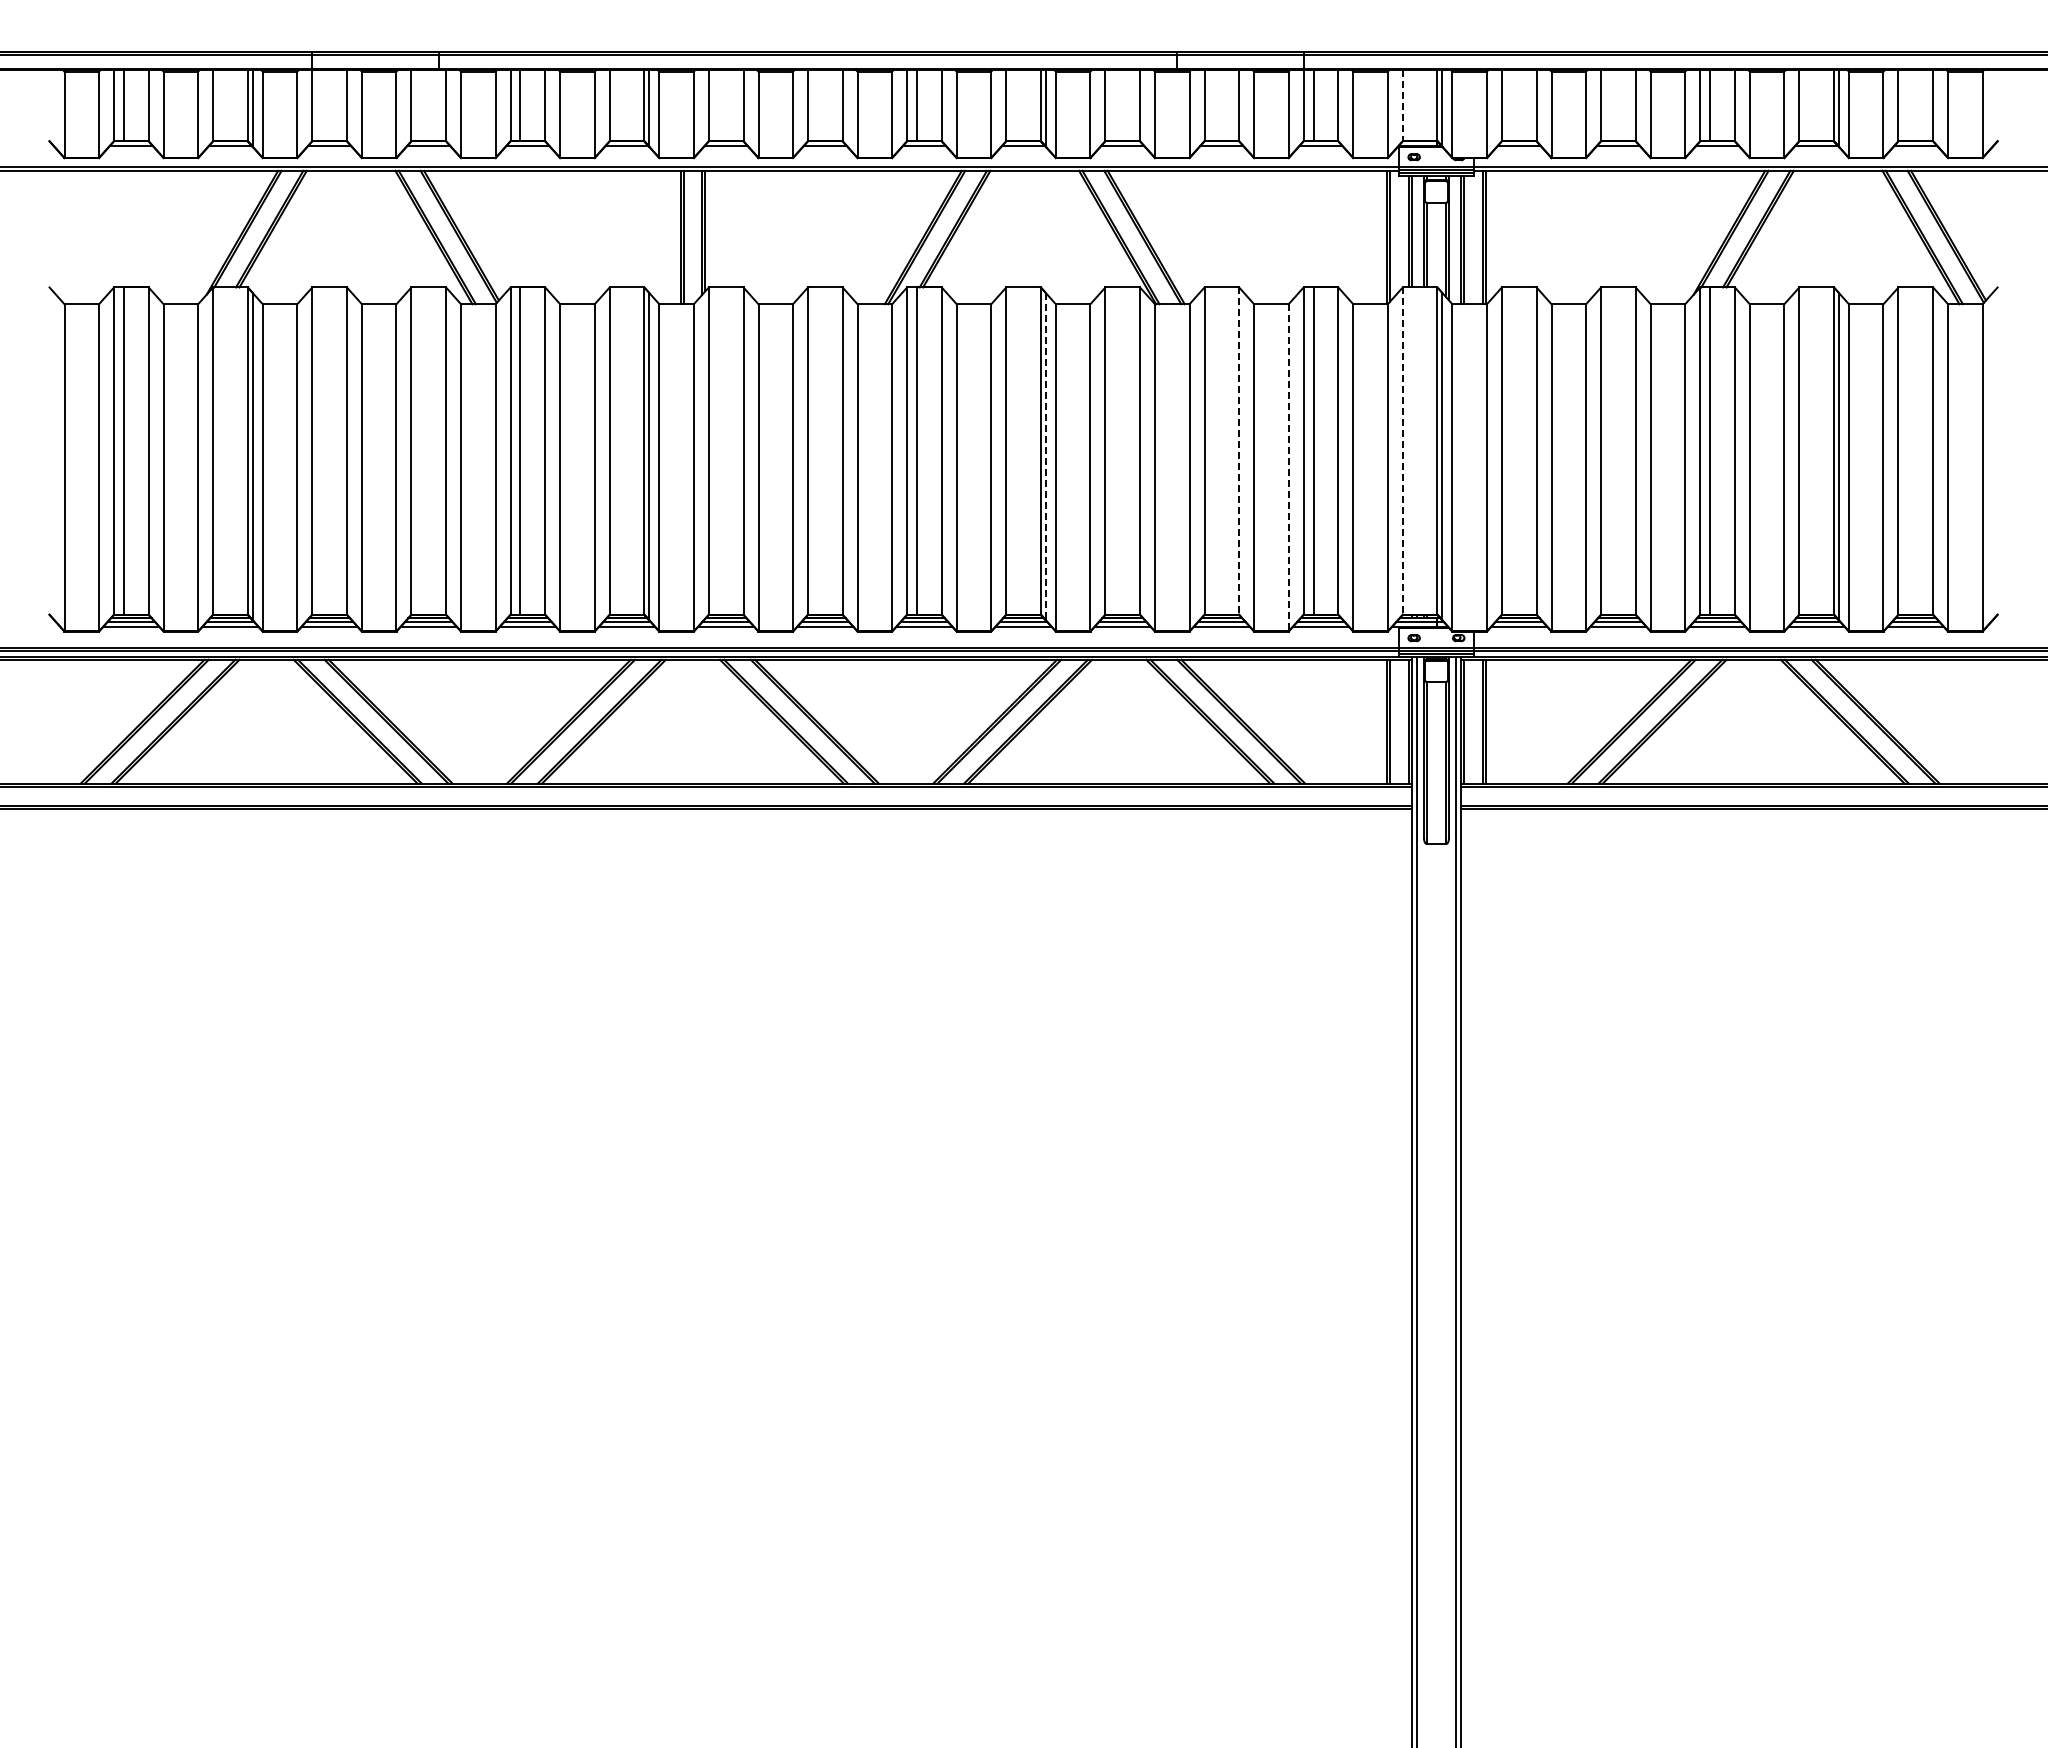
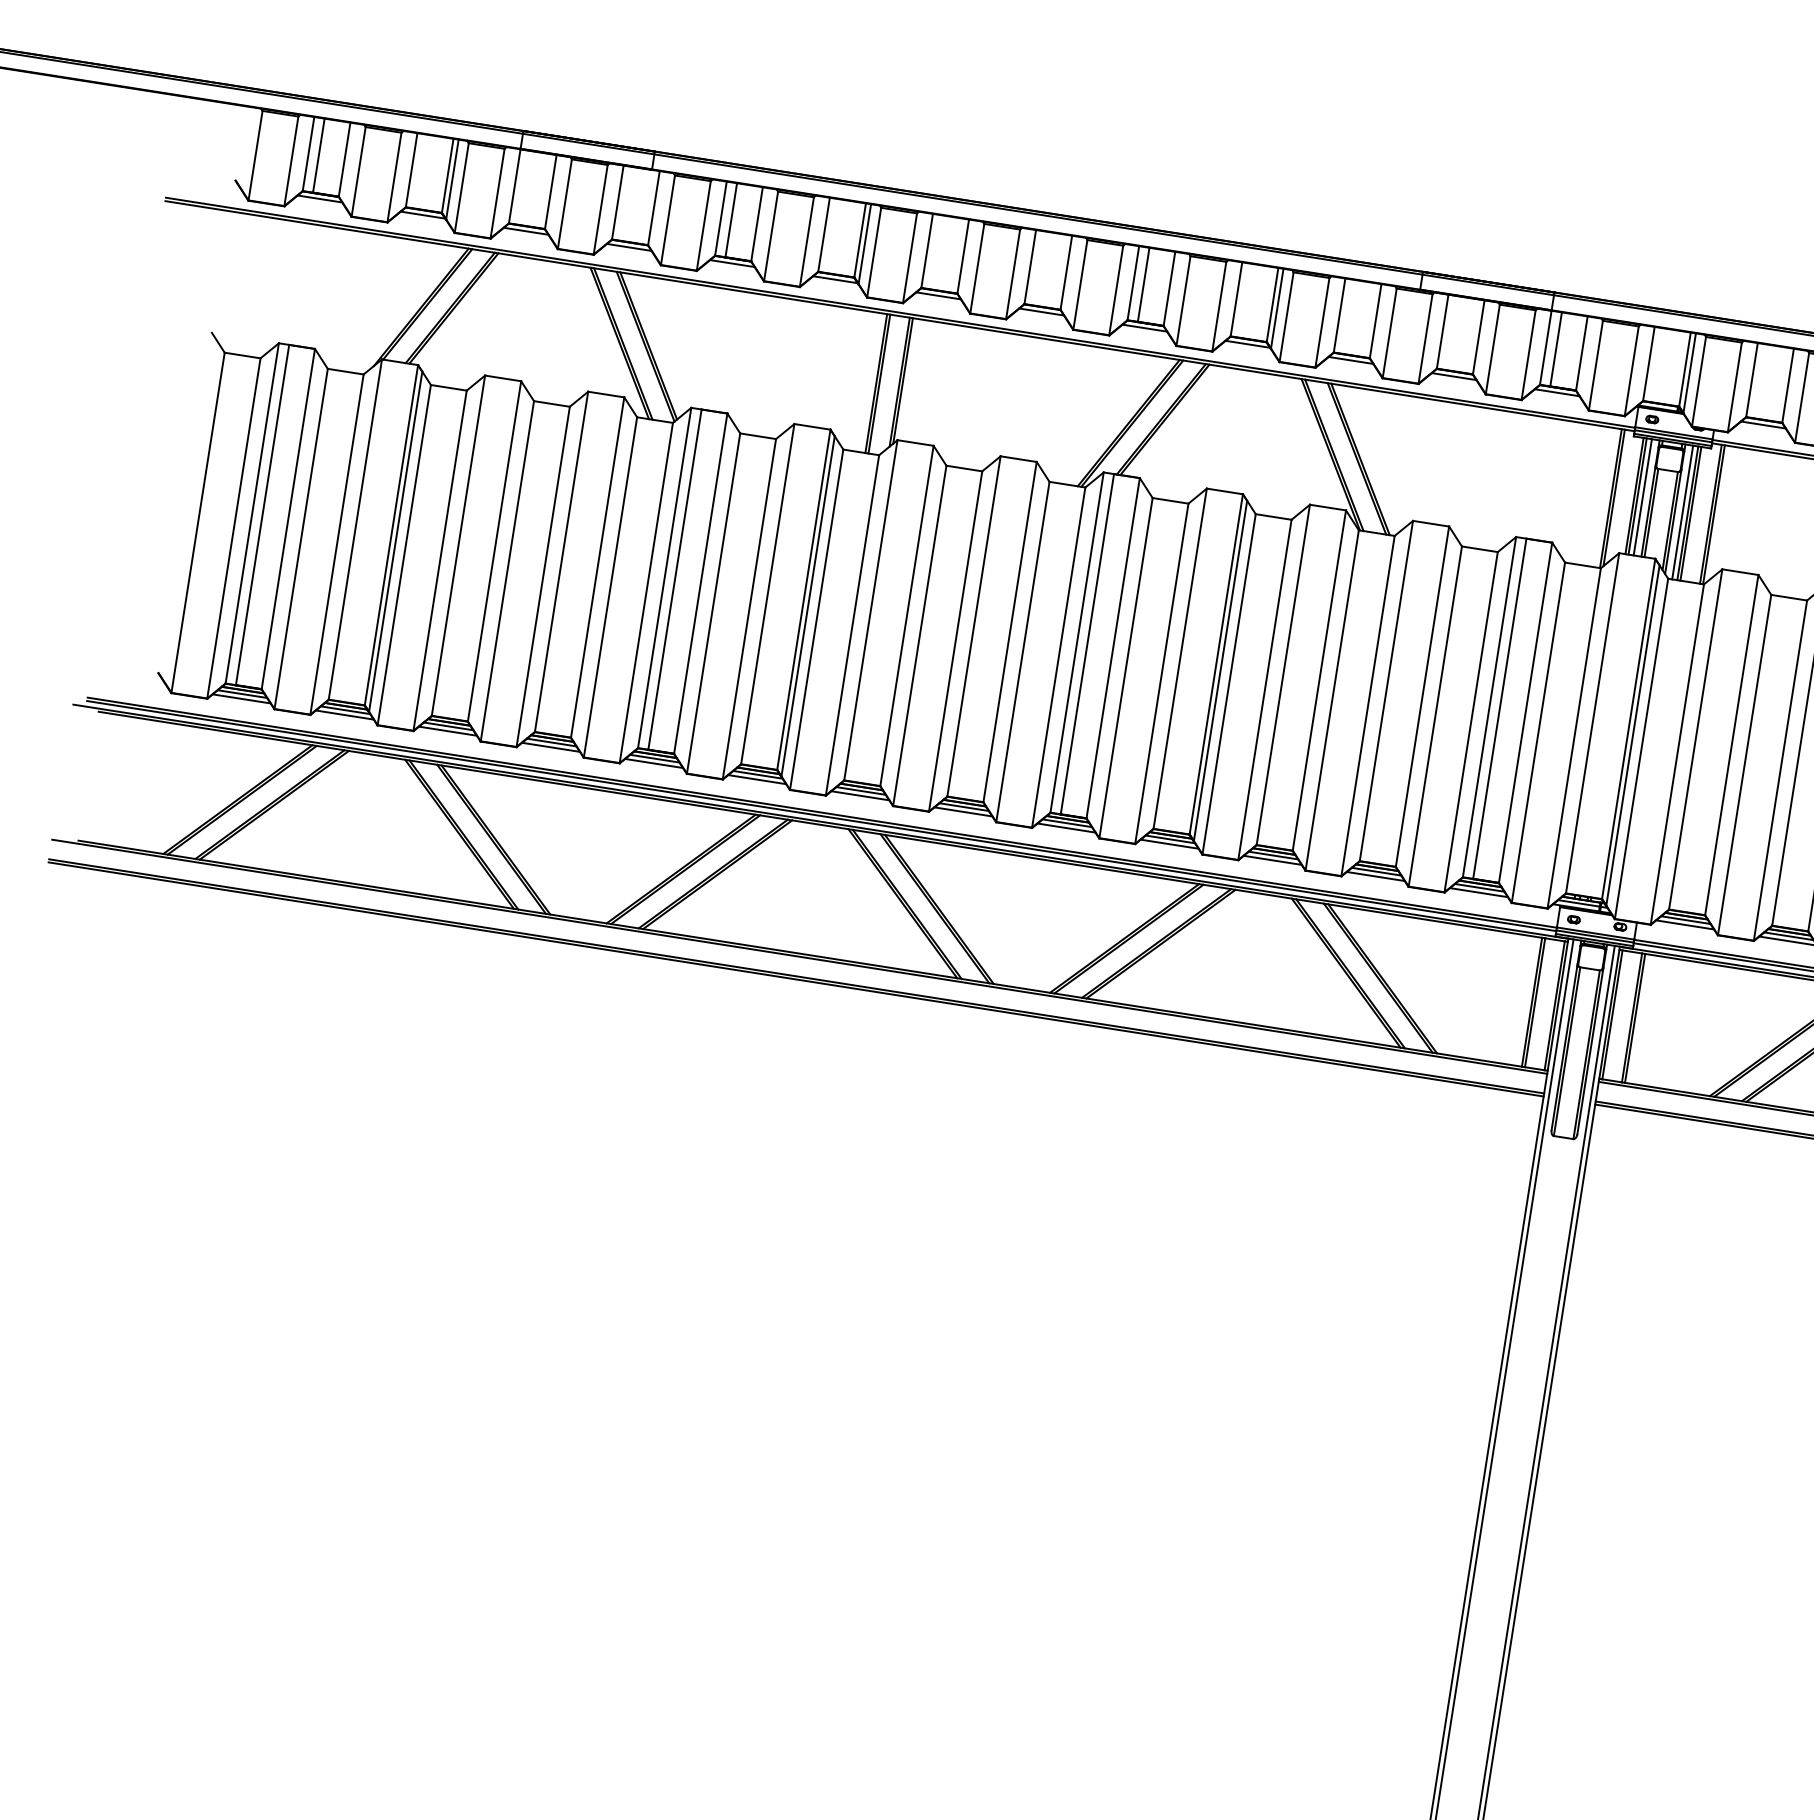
line: (1402, 105) -> (1648, 363), dashed -> solid
line: (1416, 231) -> (1642, 497), added
line: (1456, 239) -> (1682, 512), added
line: (1239, 451) -> (1422, 697), dashed -> solid
line: (1402, 451) -> (1592, 723), dashed -> solid
line: (1045, 456) -> (1220, 670), dashed -> solid
line: (1288, 467) -> (1471, 721), dashed -> solid

